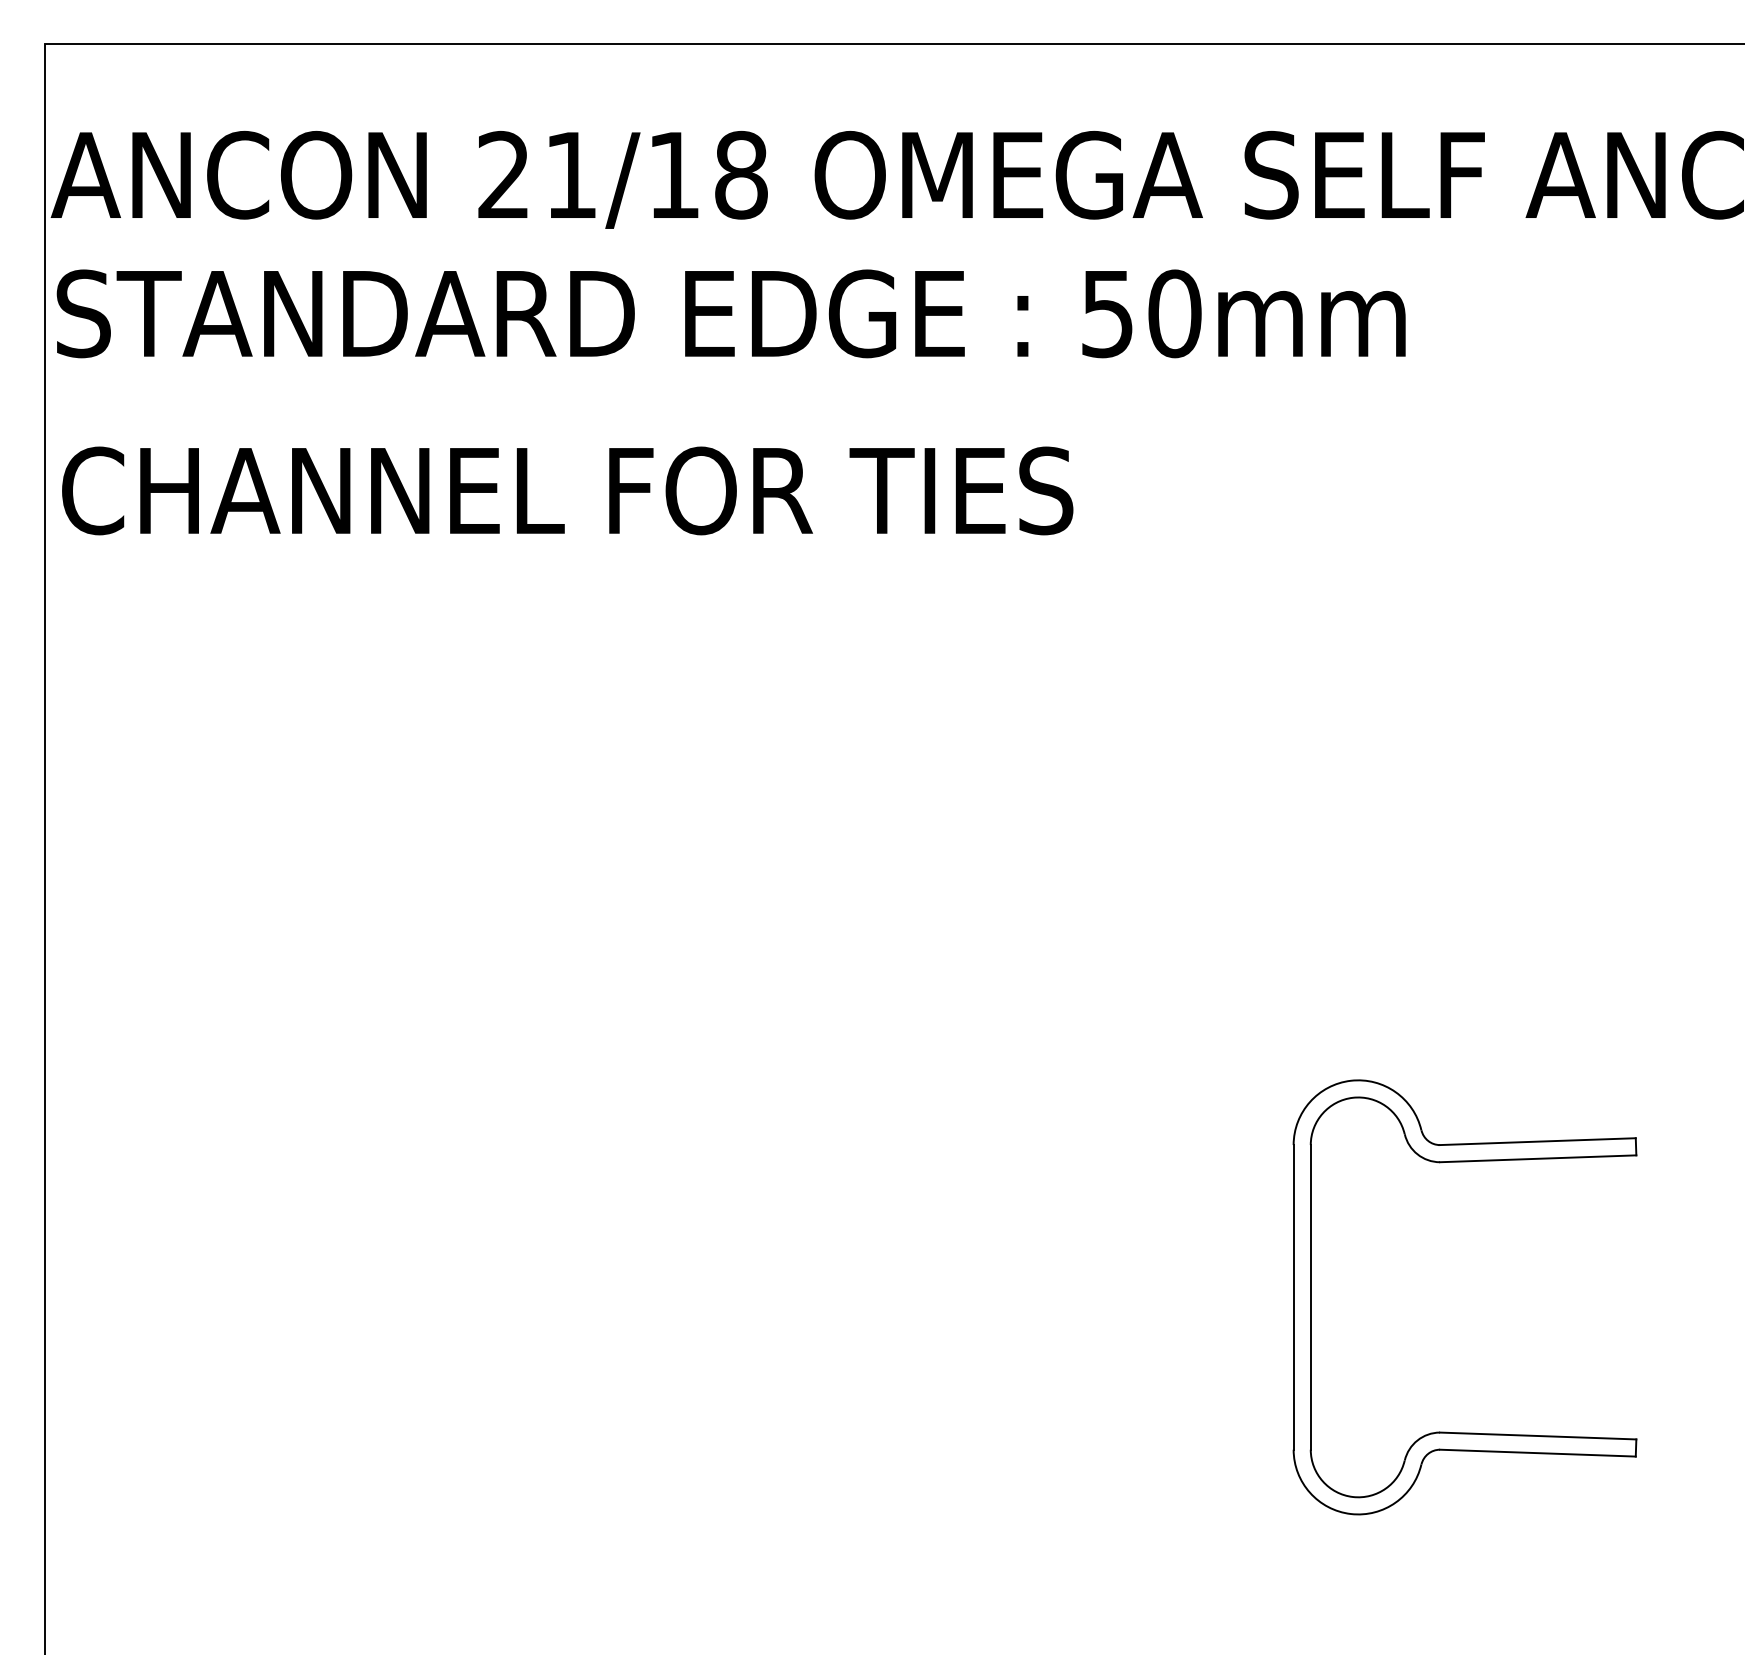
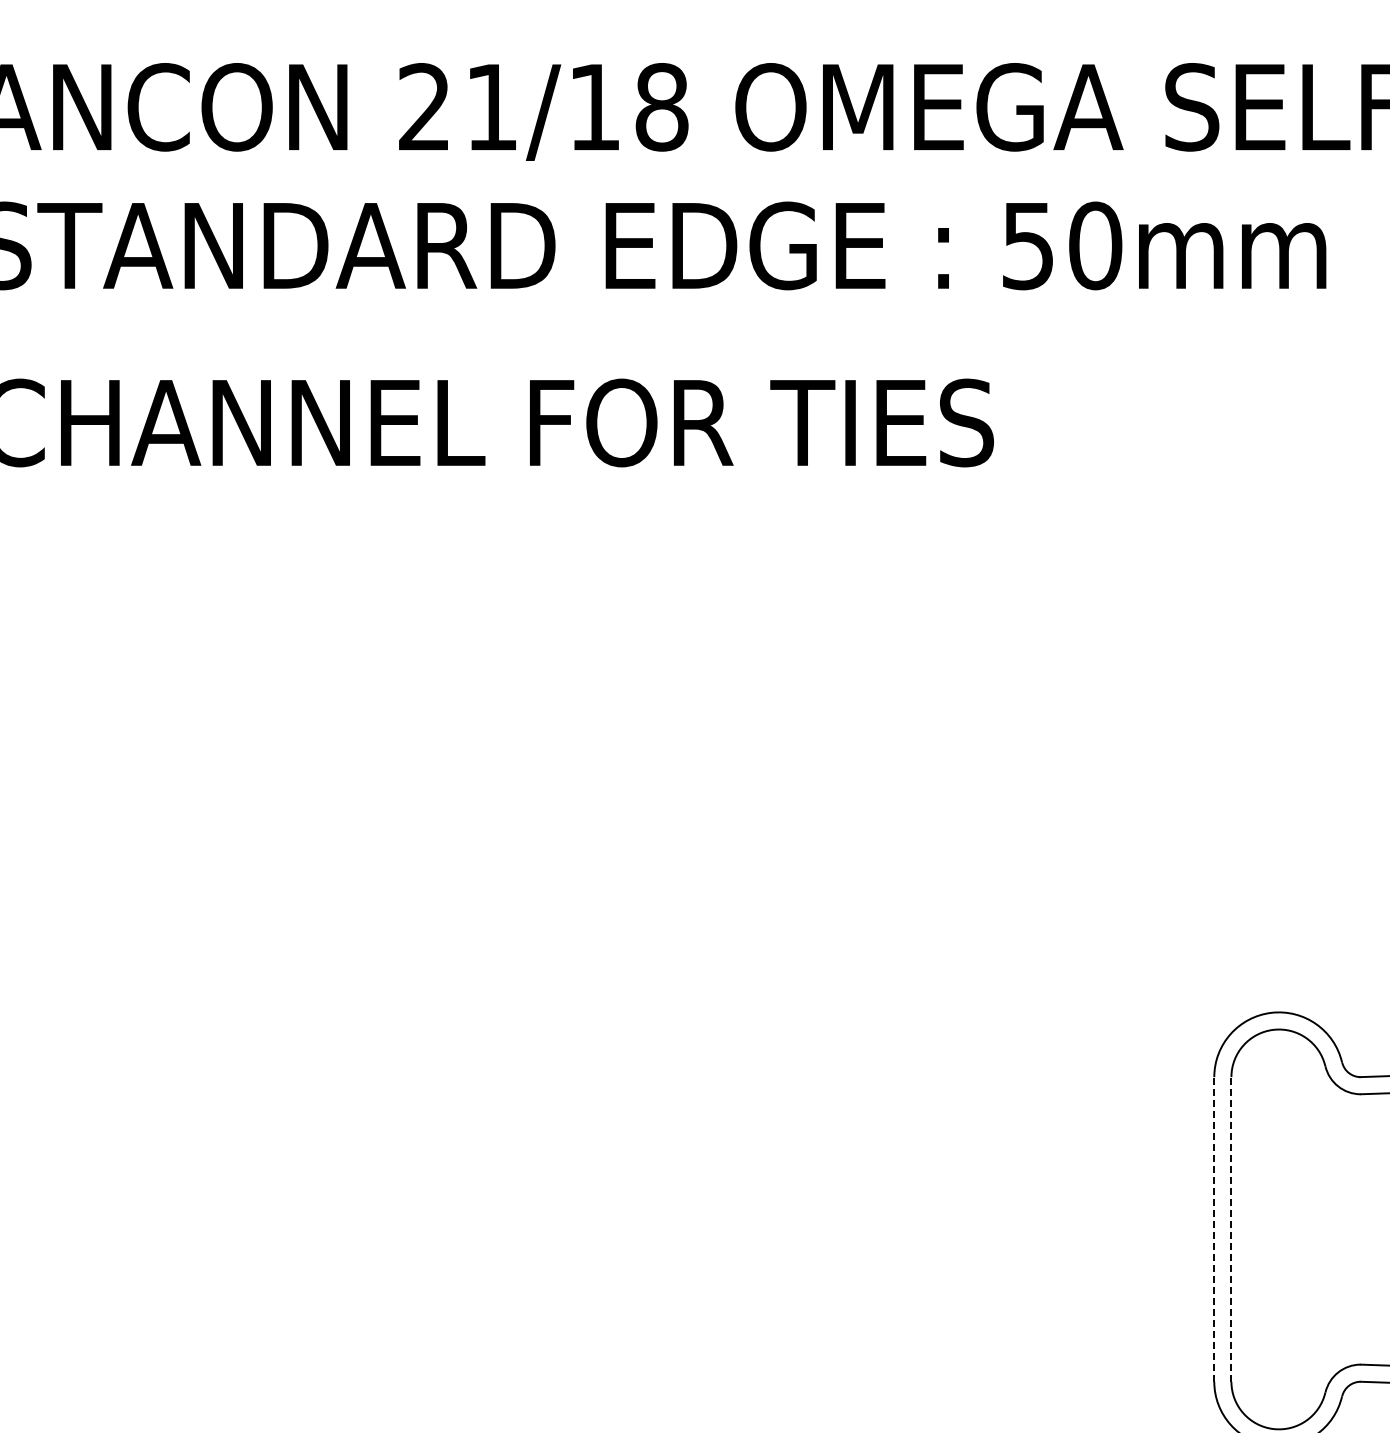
line: (1293, 1296) -> (1214, 1228), solid -> dashed
line: (1310, 1296) -> (1231, 1228), solid -> dashed

